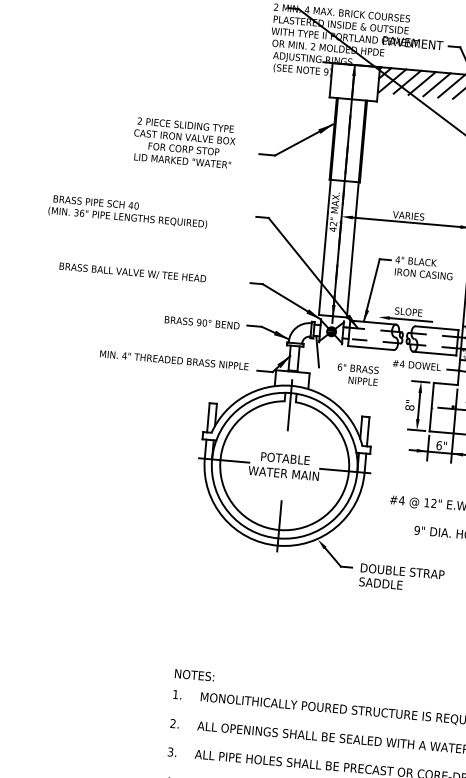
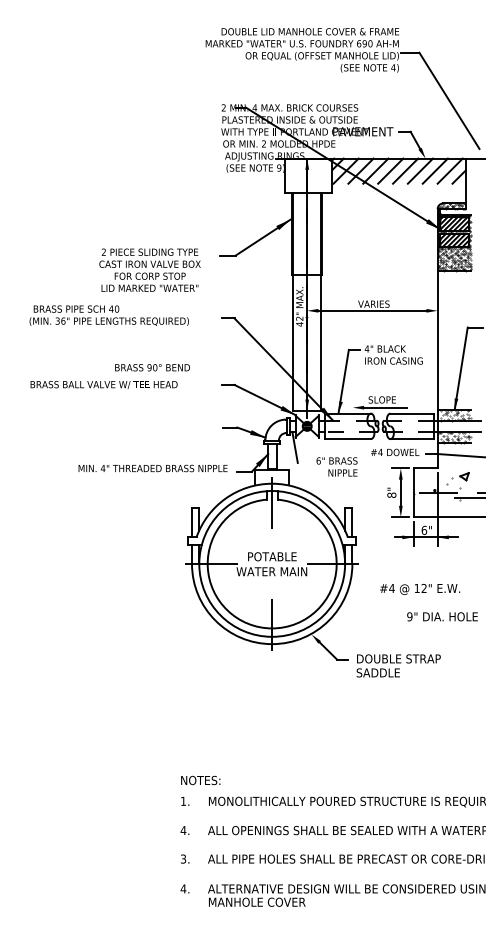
text: (183, 142) -> (149, 269), moved
text: (127, 211) -> (108, 315), moved
text: (202, 322) -> (152, 367), moved
text: (173, 723) -> (183, 830), 2. -> 4.

